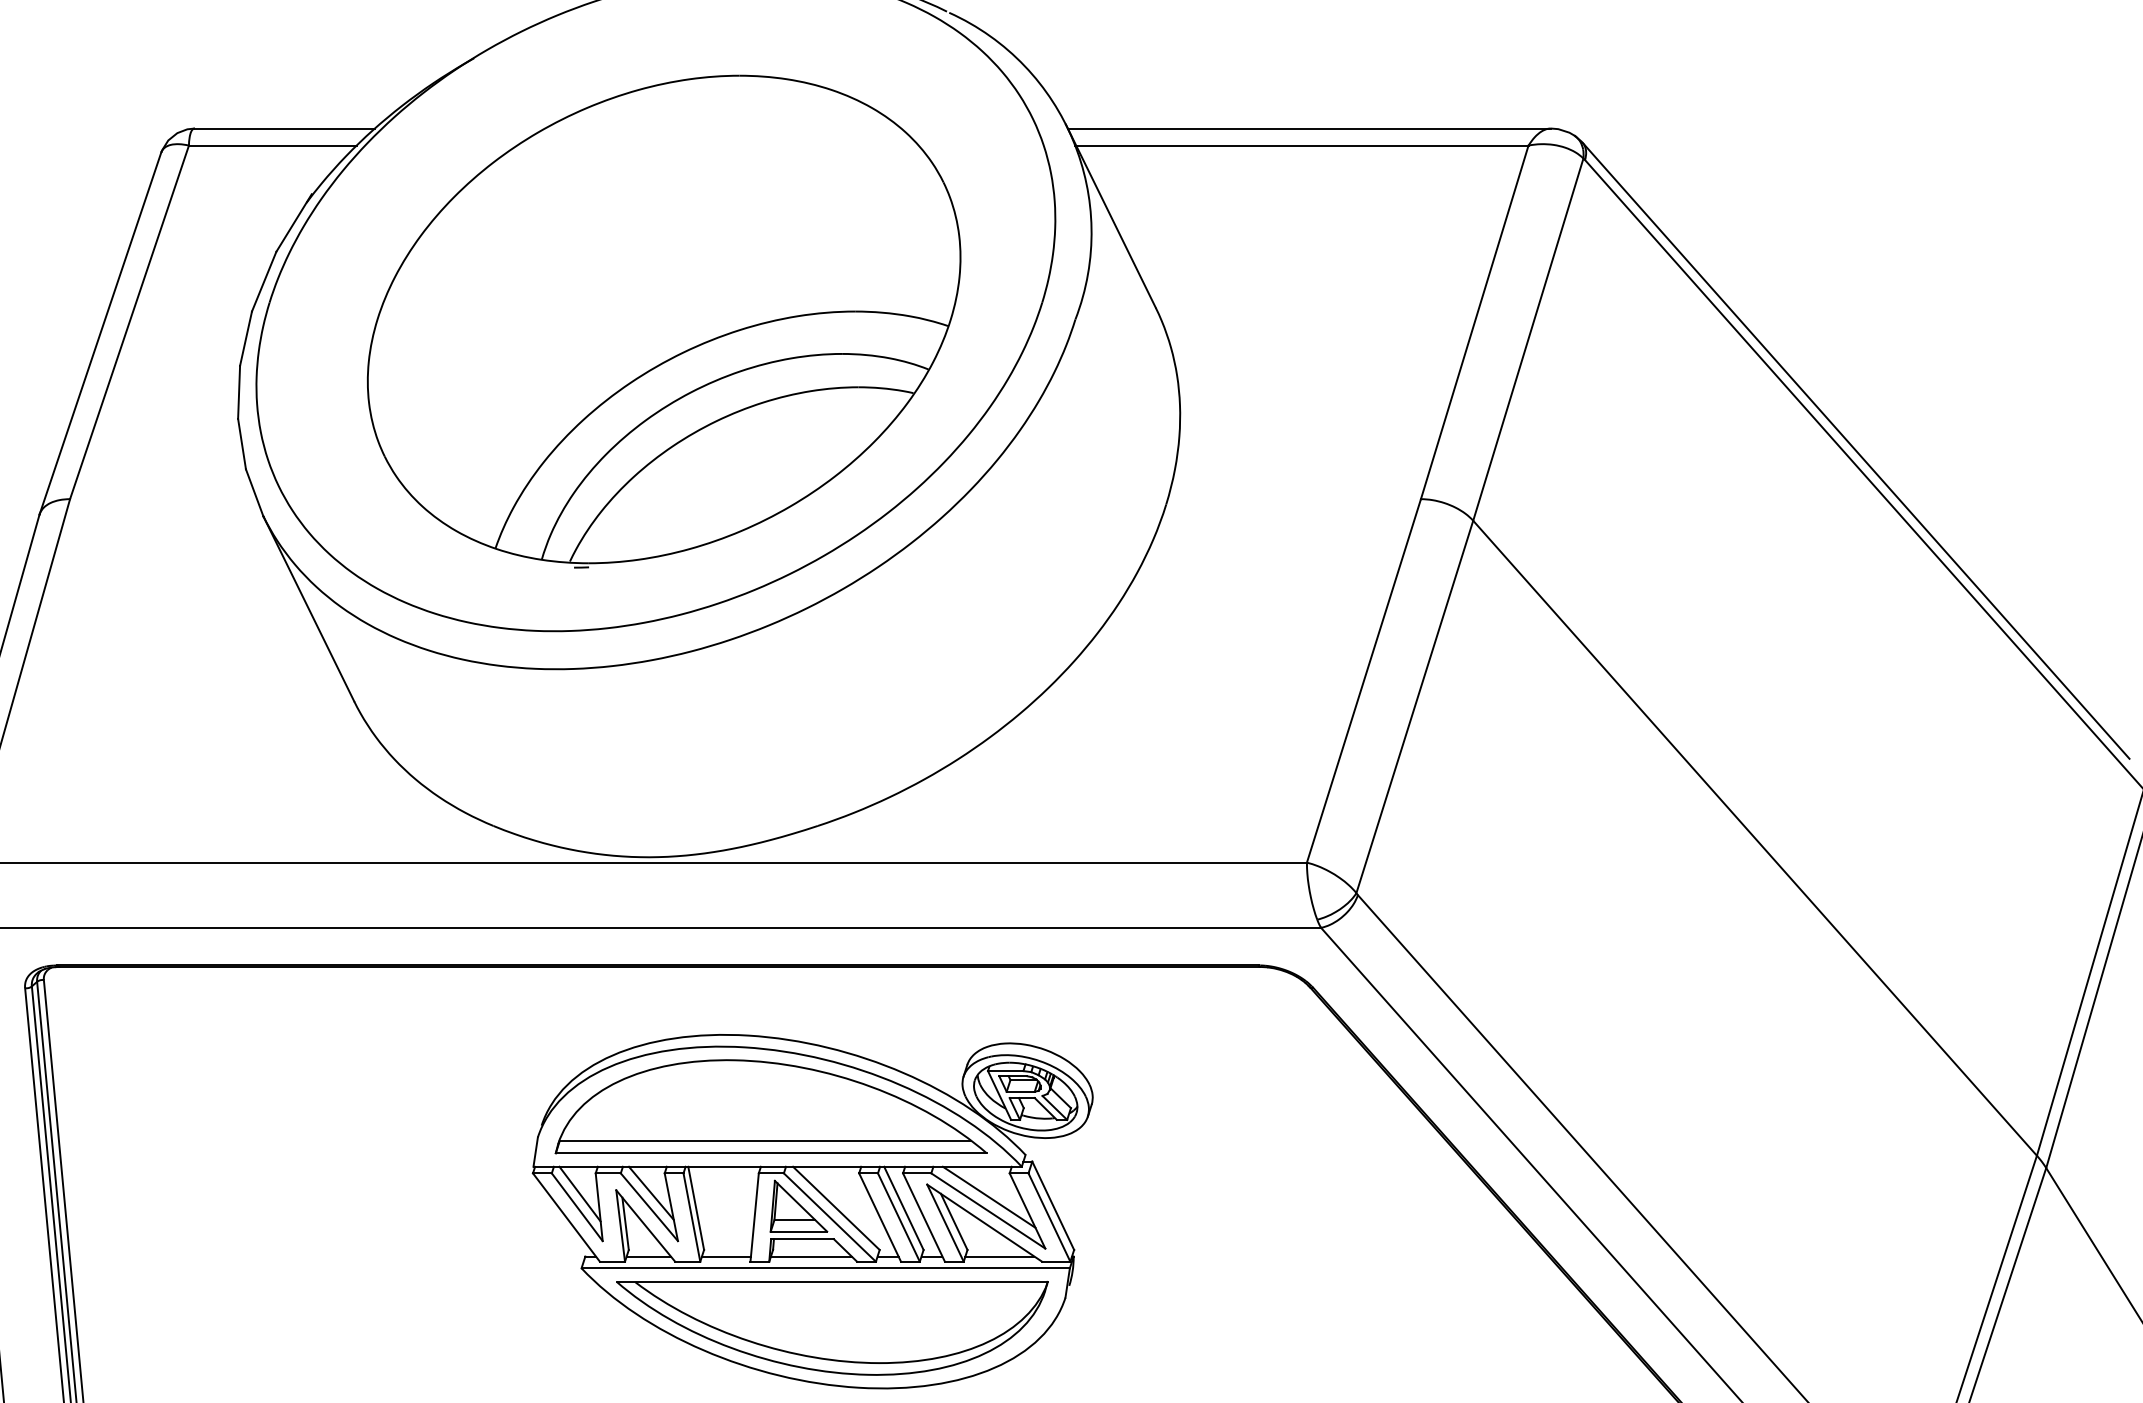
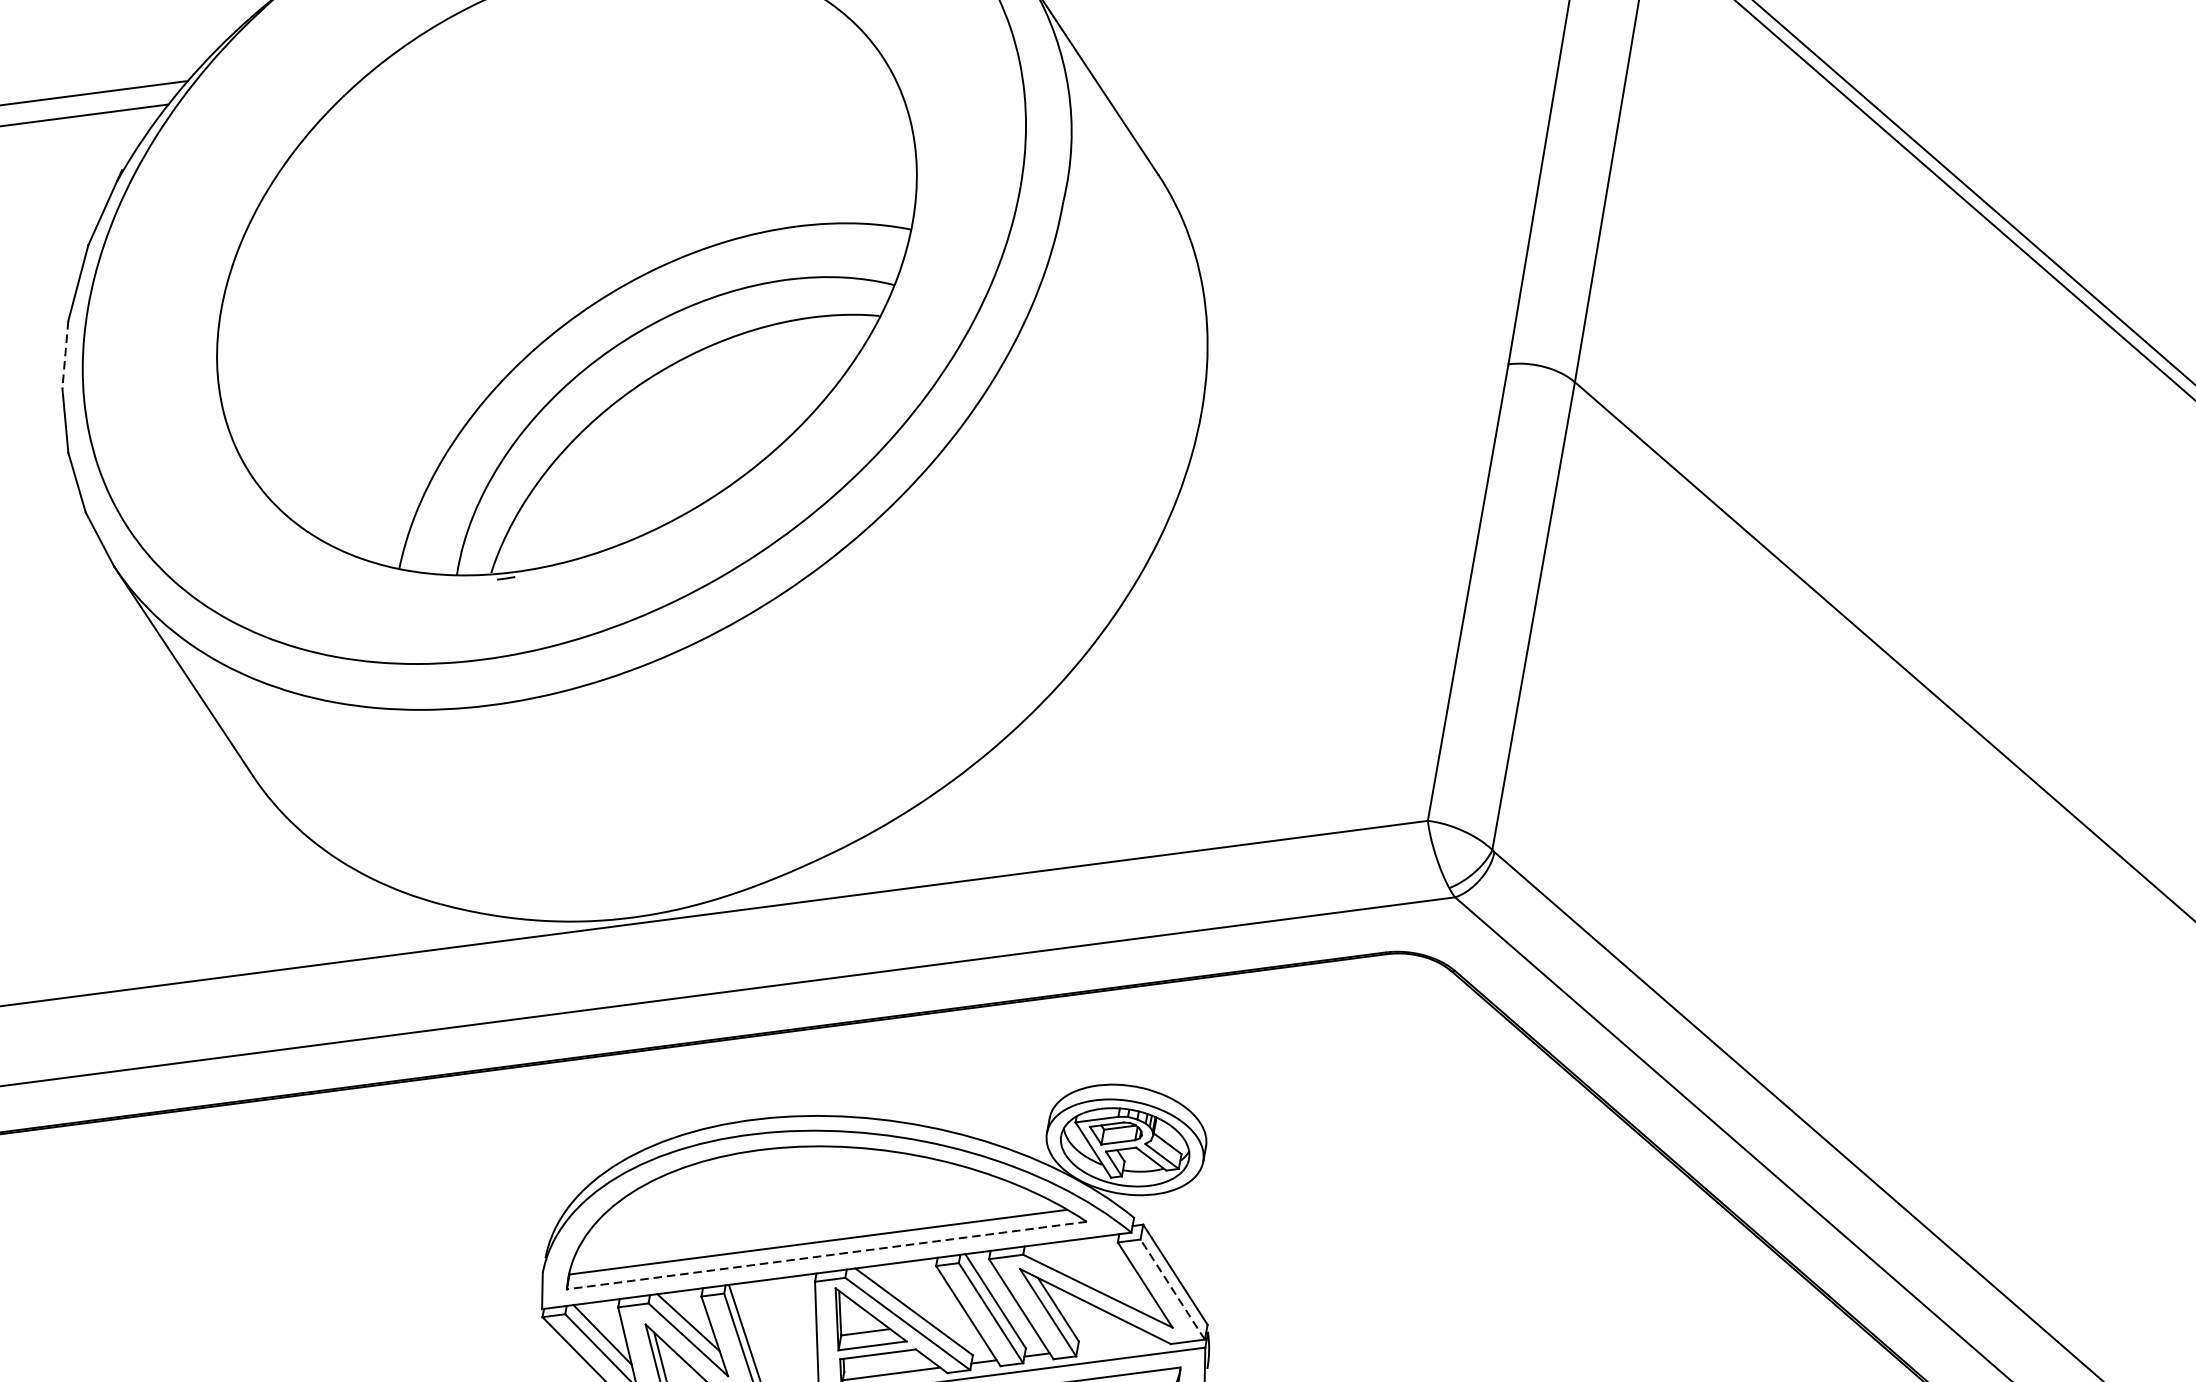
line: (246, 338) -> (65, 354), solid -> dashed
line: (770, 1153) -> (826, 1255), solid -> dashed
line: (988, 1196) -> (1095, 1273), removed
line: (1049, 1217) -> (1172, 1289), solid -> dashed
line: (999, 1256) -> (1118, 1344), removed

